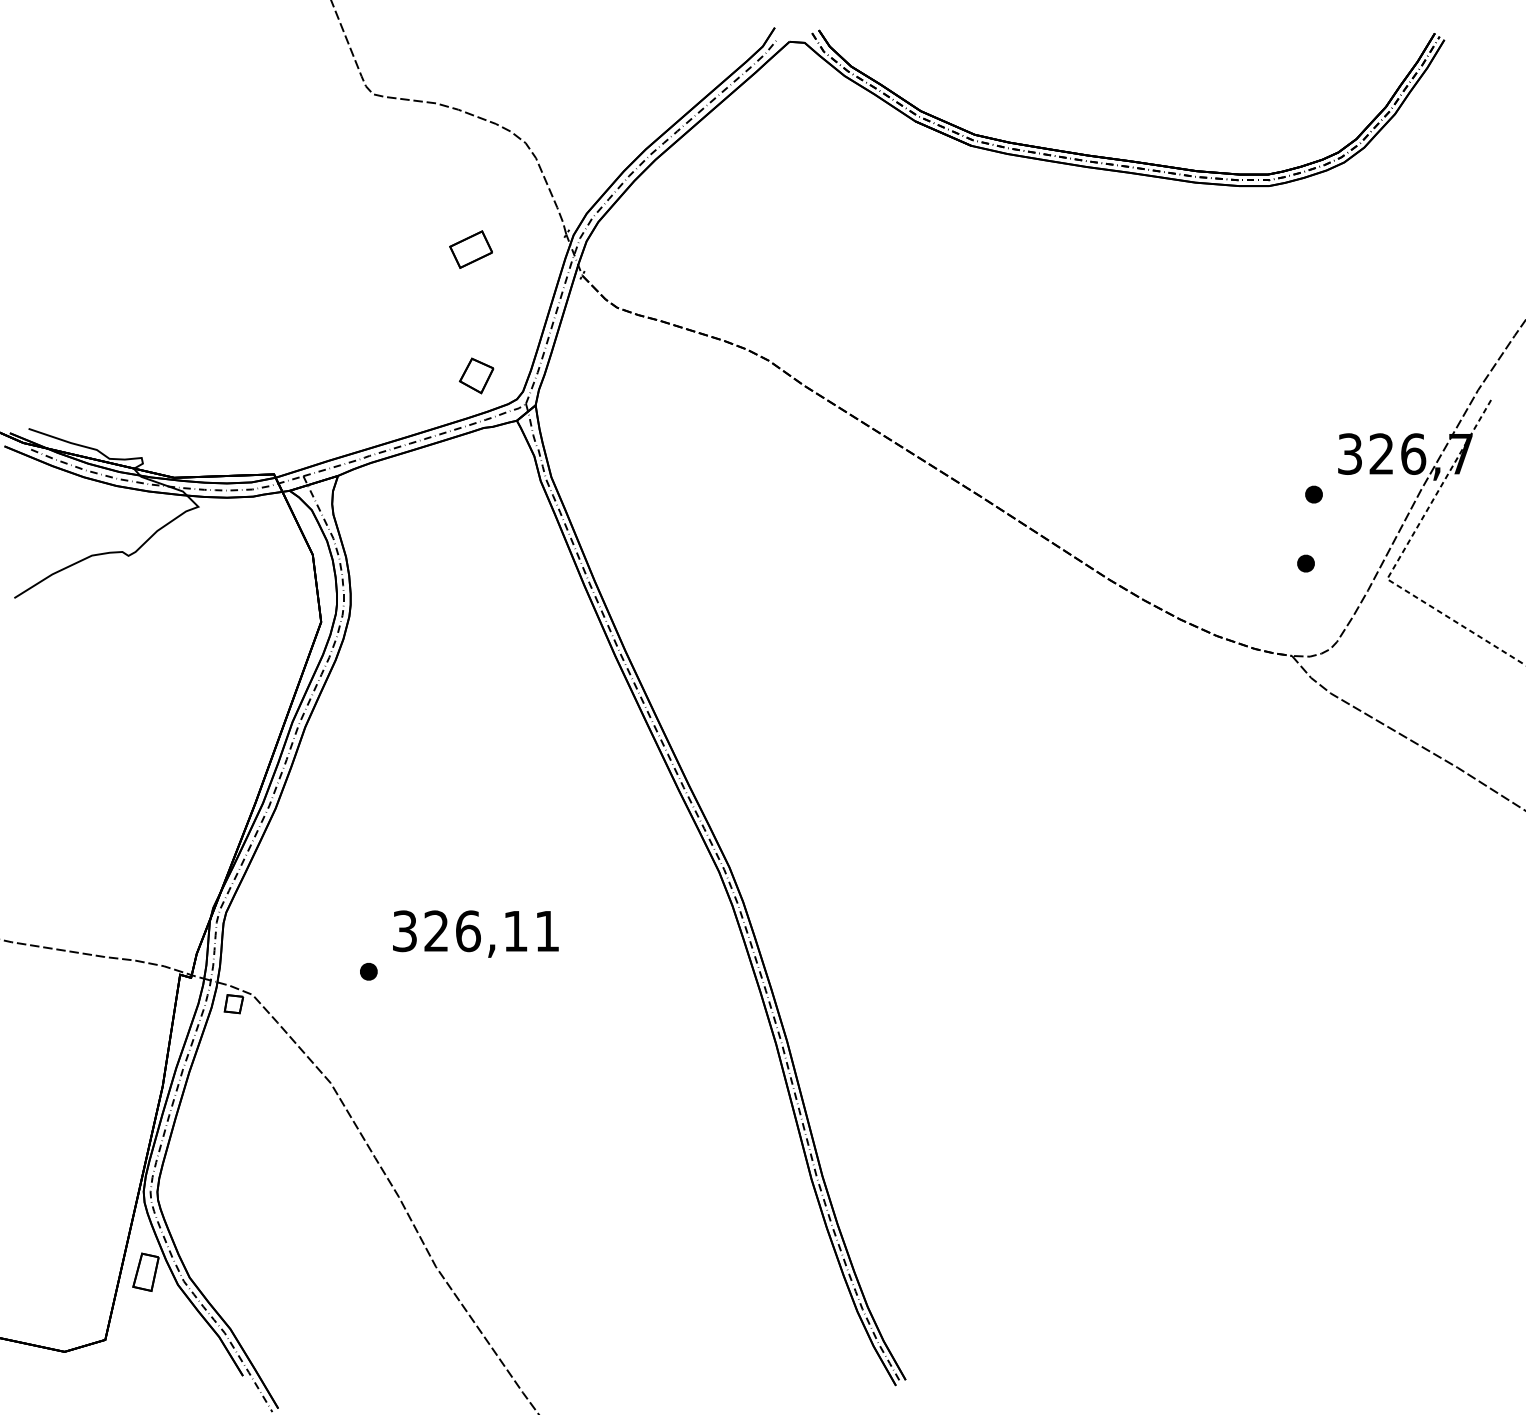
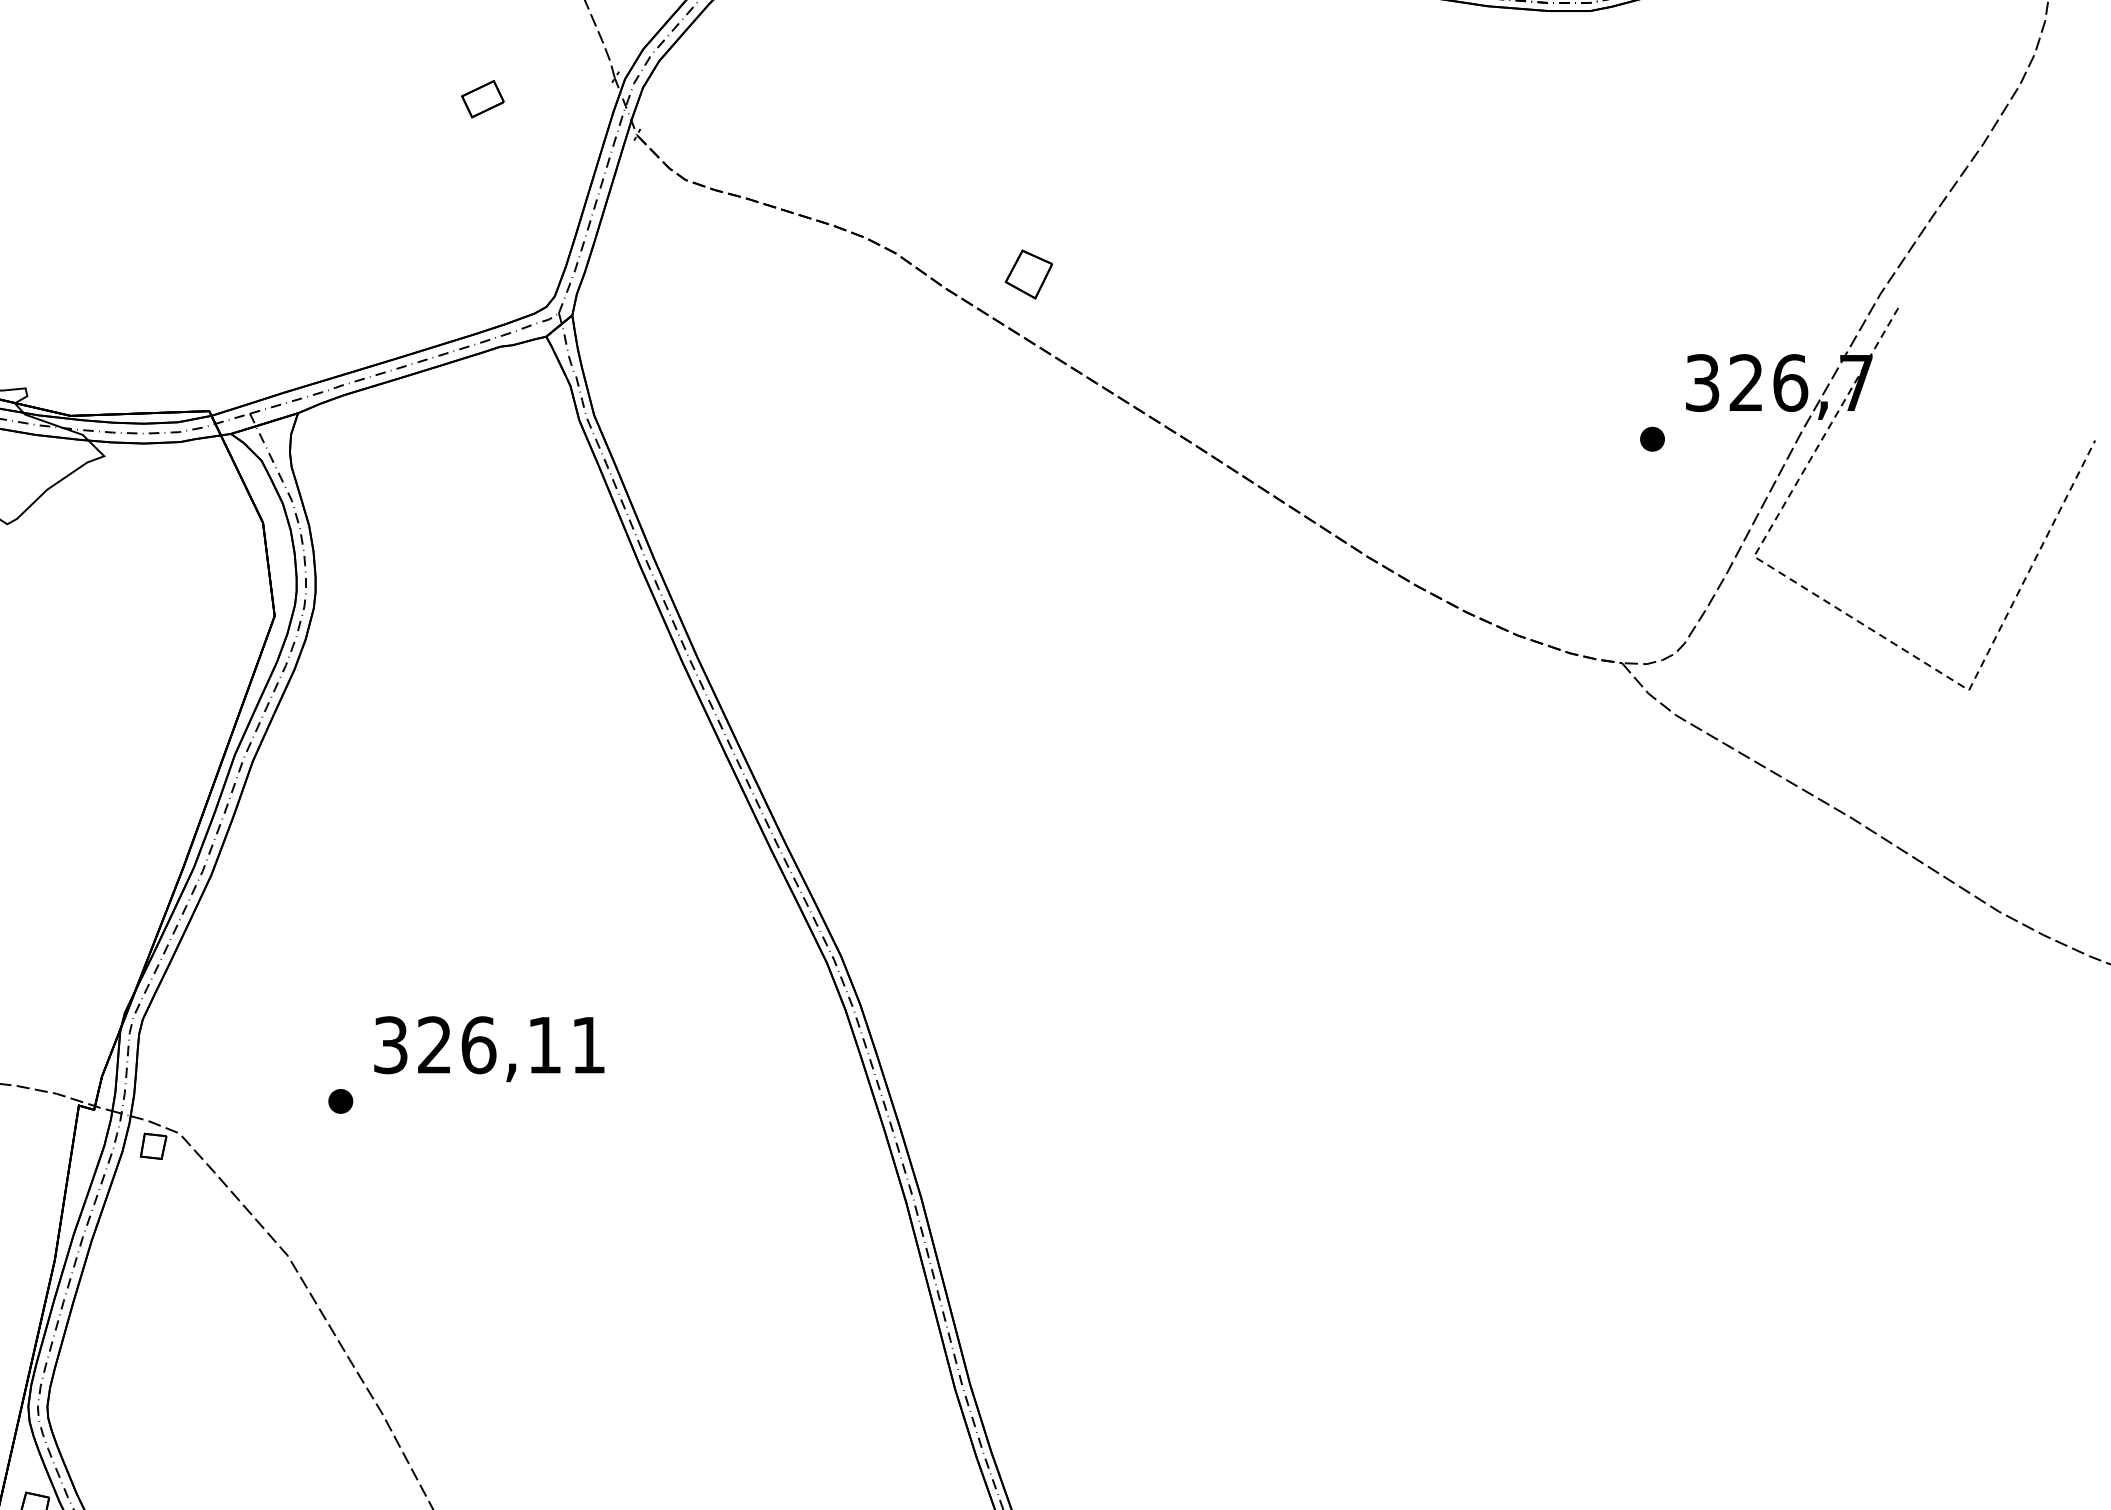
part: (471, 249) -> (483, 99), size x0.71
part: (476, 375) -> (1028, 273), moved
part: (1305, 563) -> (1640, 534), removed

